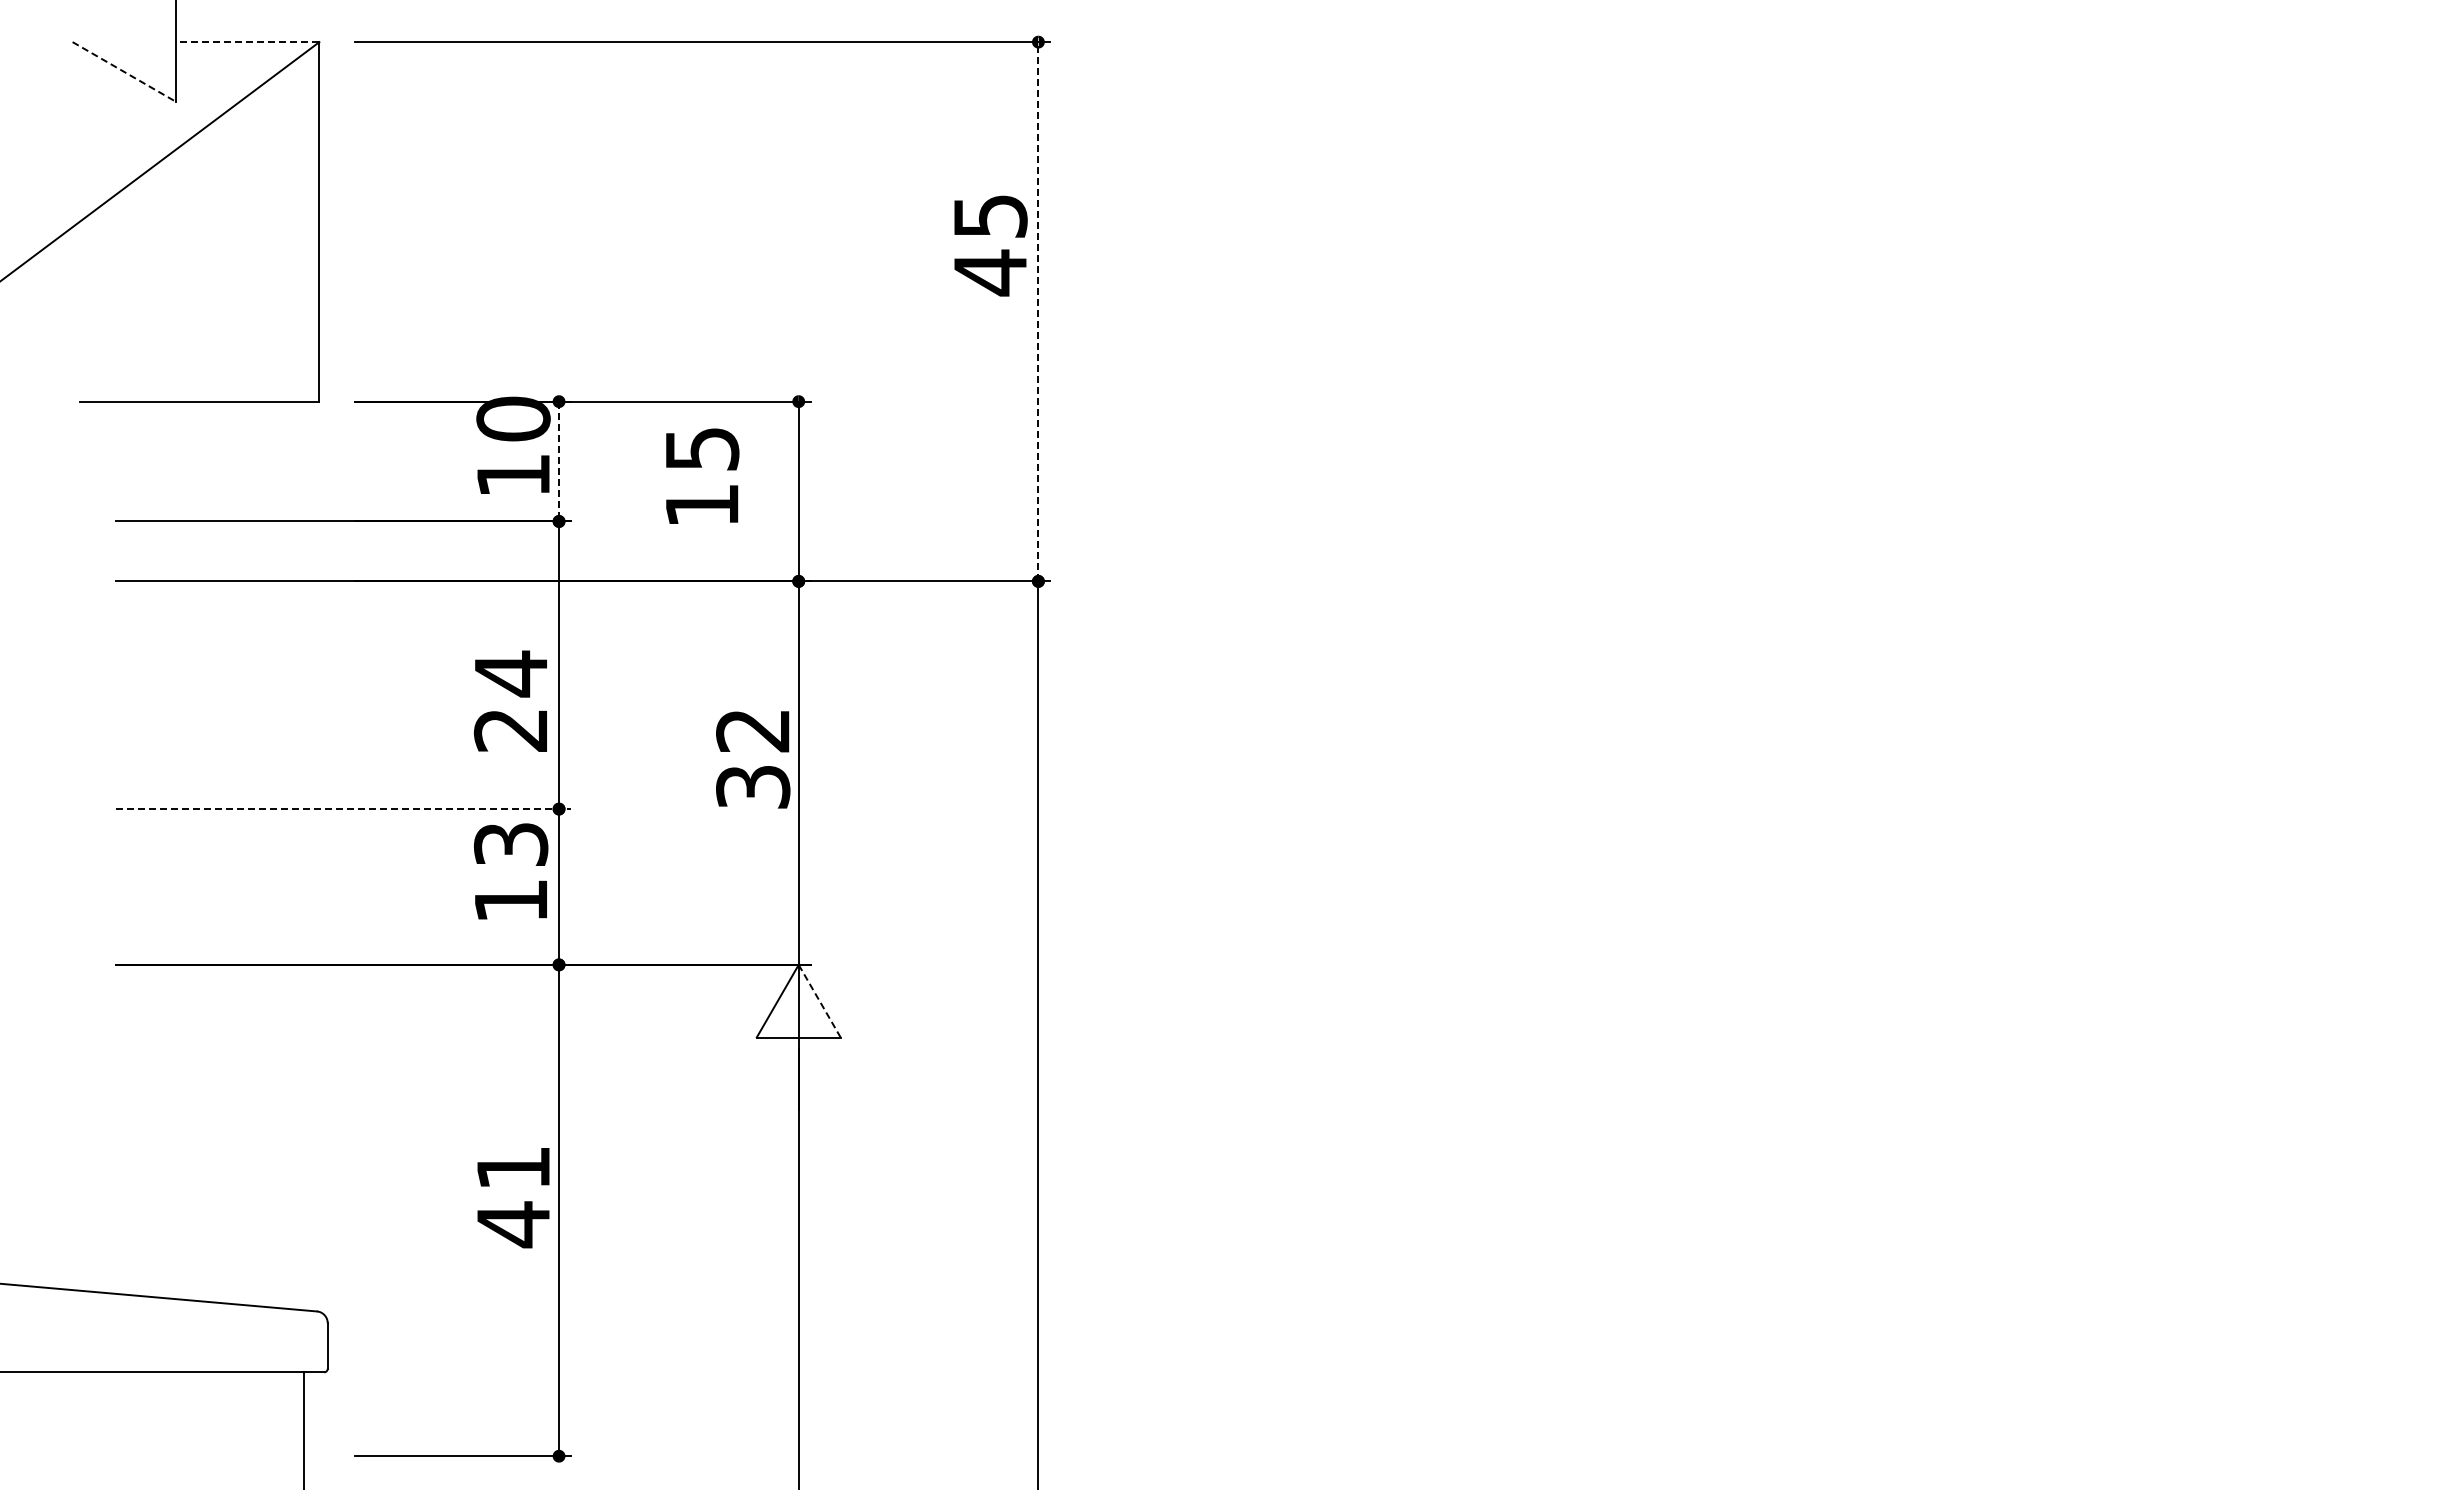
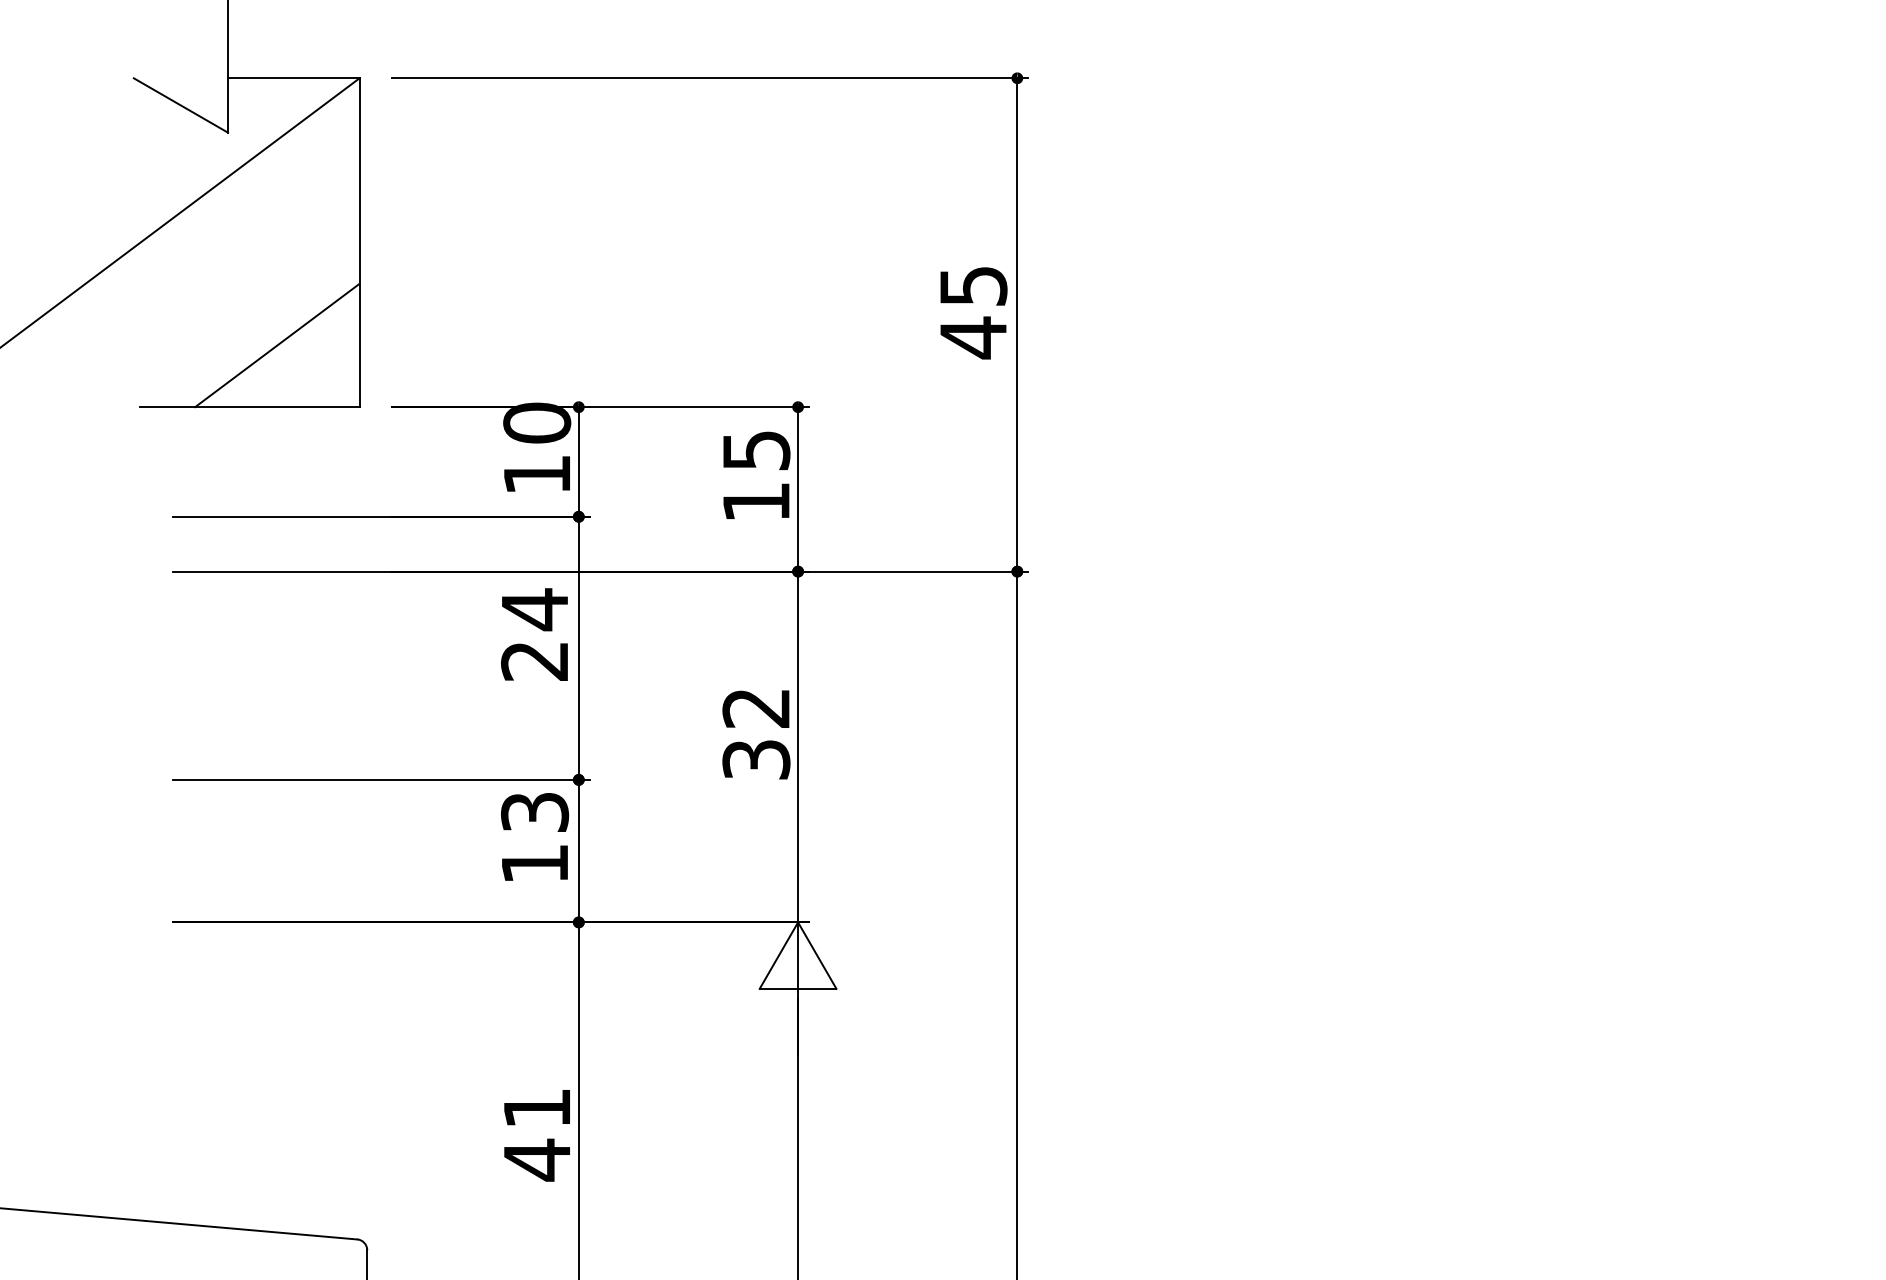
line: (247, 42) -> (293, 78), dashed -> solid
line: (124, 72) -> (181, 106), dashed -> solid
text: (990, 245) -> (973, 312), moved
line: (1038, 311) -> (1017, 324), dashed -> solid
line: (229, 333) -> (277, 344), added
line: (559, 461) -> (579, 461), dashed -> solid
text: (702, 475) -> (756, 474), moved
text: (510, 700) -> (534, 633), moved
line: (343, 809) -> (381, 780), dashed -> solid
line: (819, 1001) -> (817, 955), dashed -> solid

